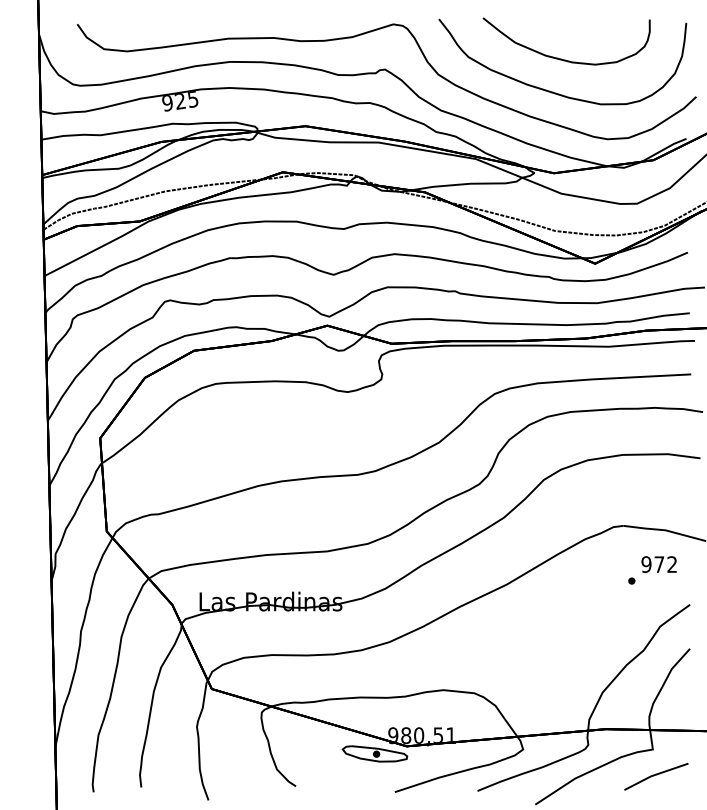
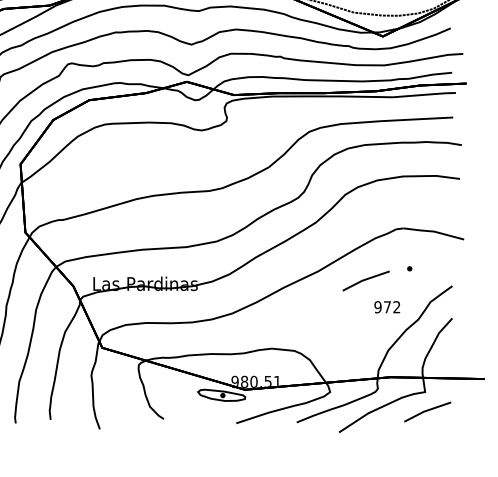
text: (658, 564) -> (386, 307), moved
line: (572, 596) -> (366, 280), added

